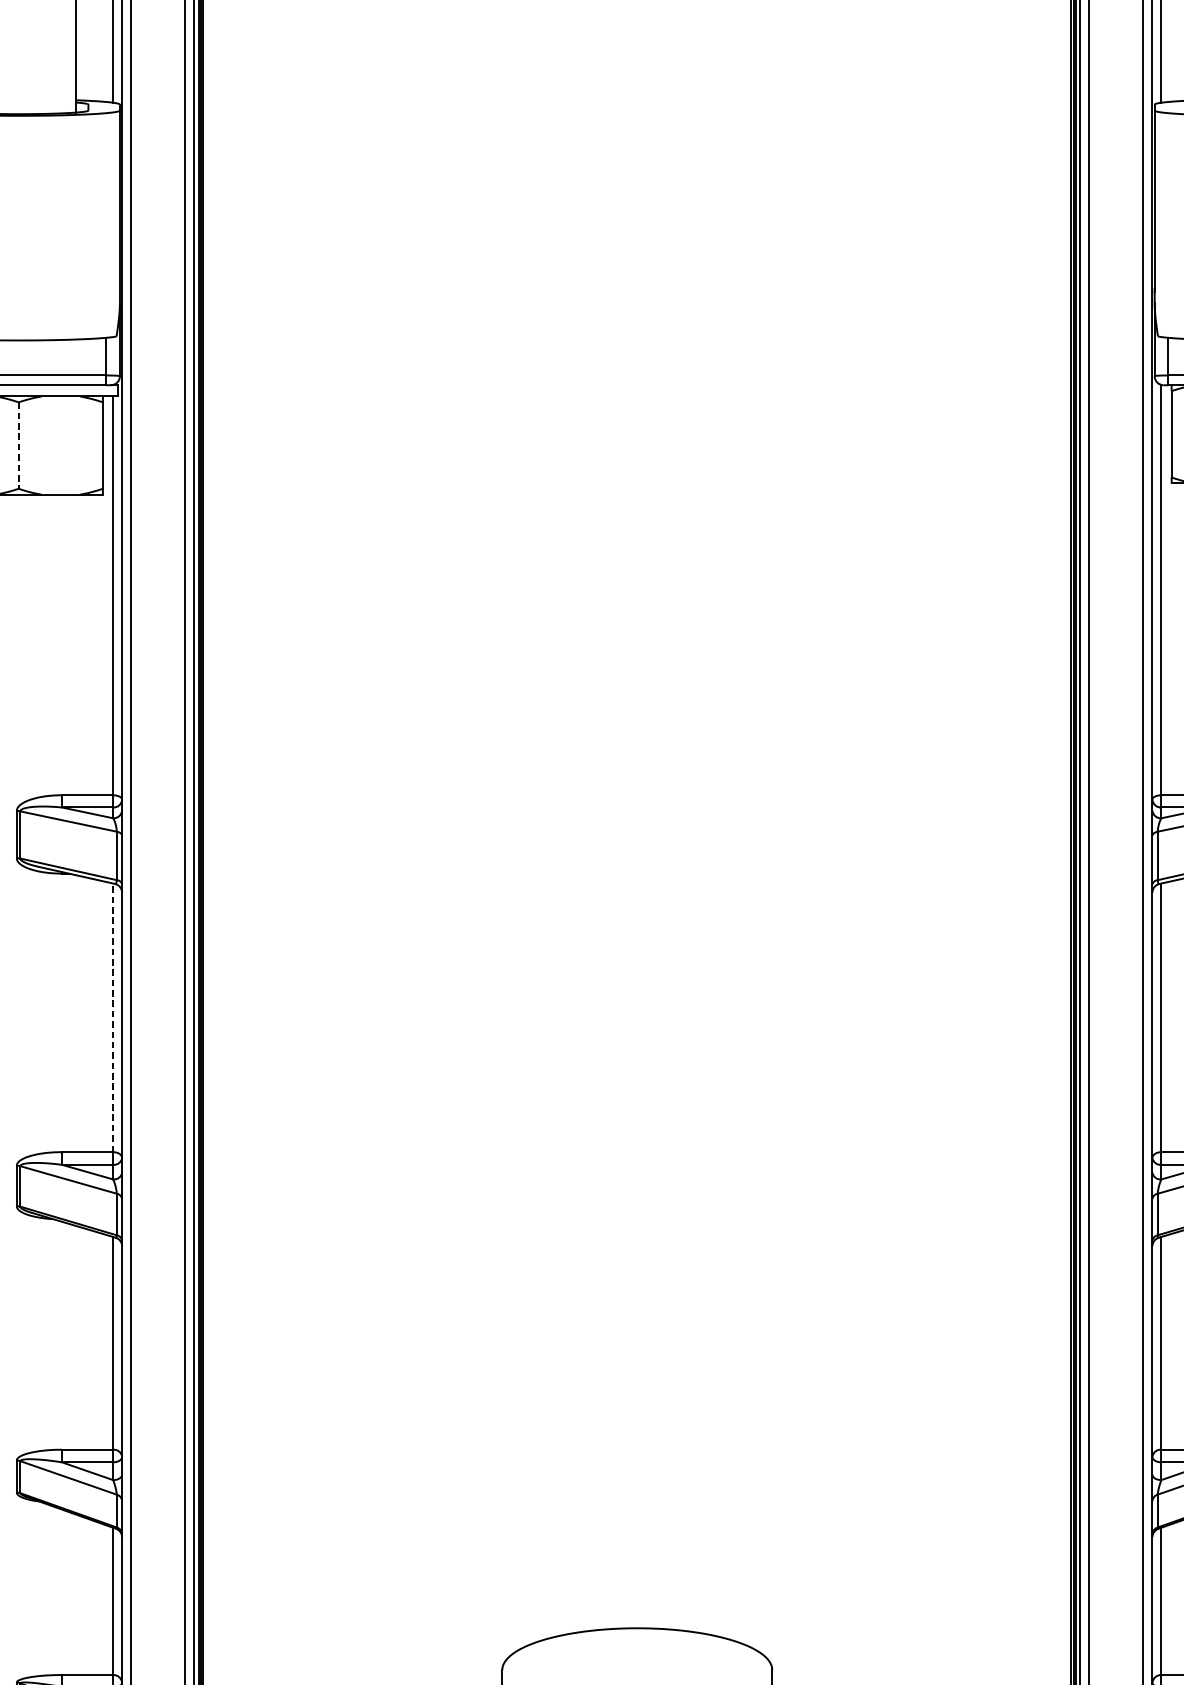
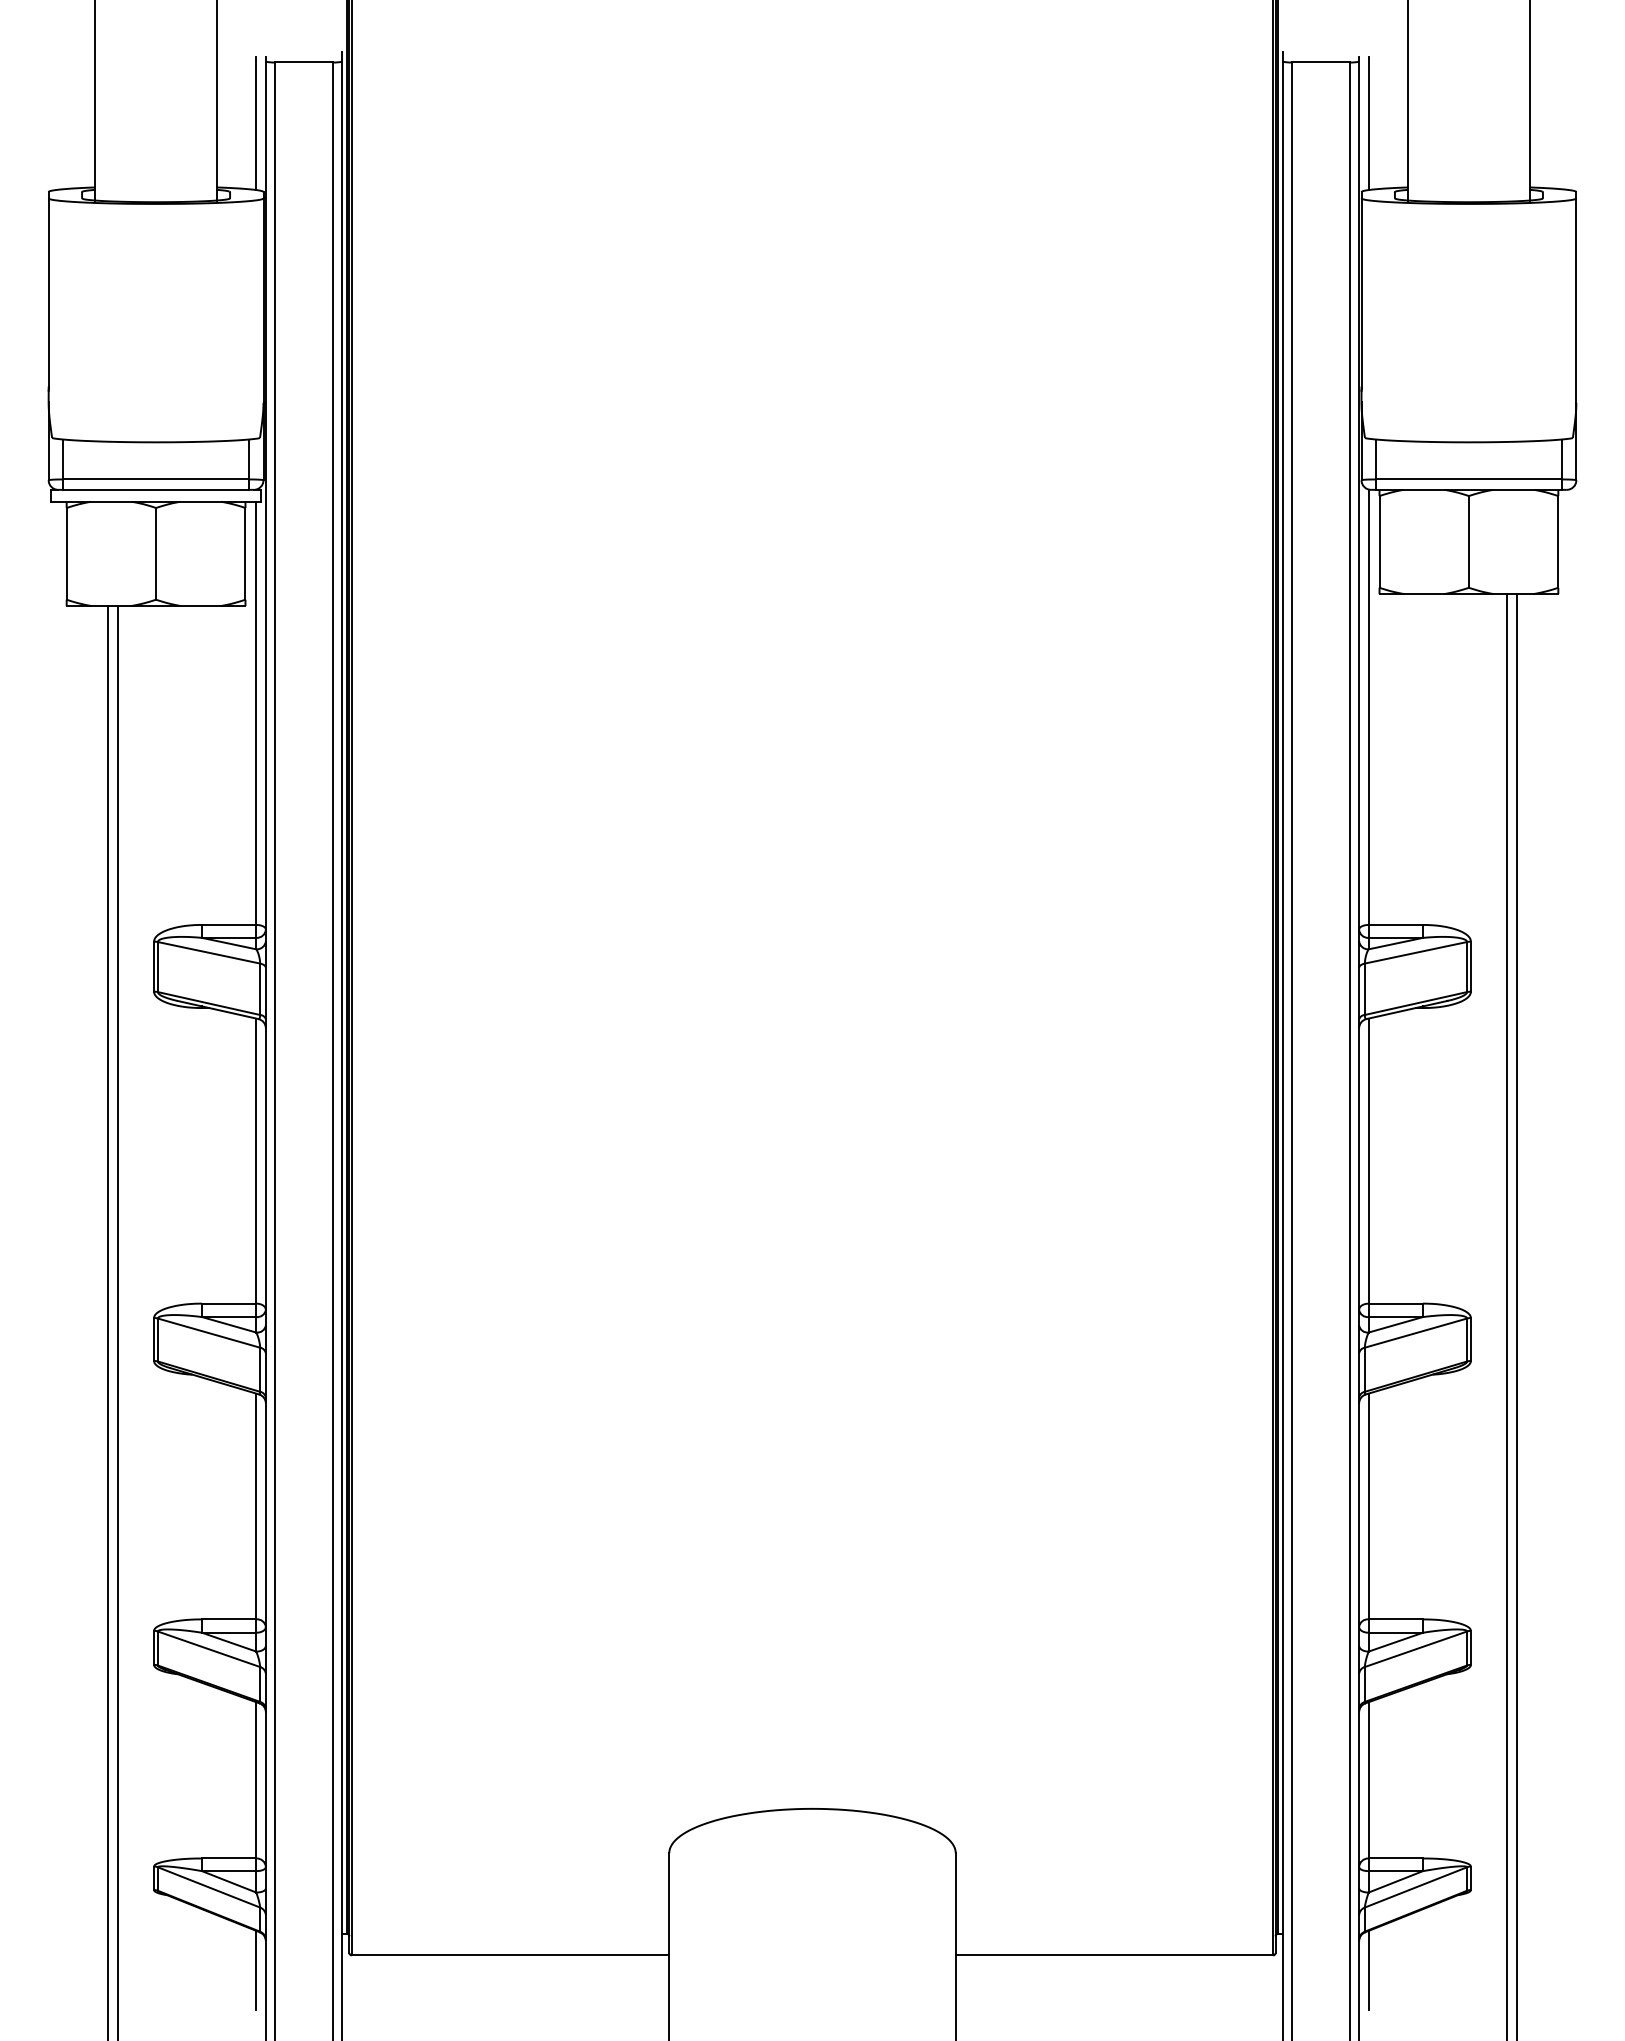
line: (19, 445) -> (156, 553), dashed -> solid
line: (113, 1017) -> (256, 1160), dashed -> solid

